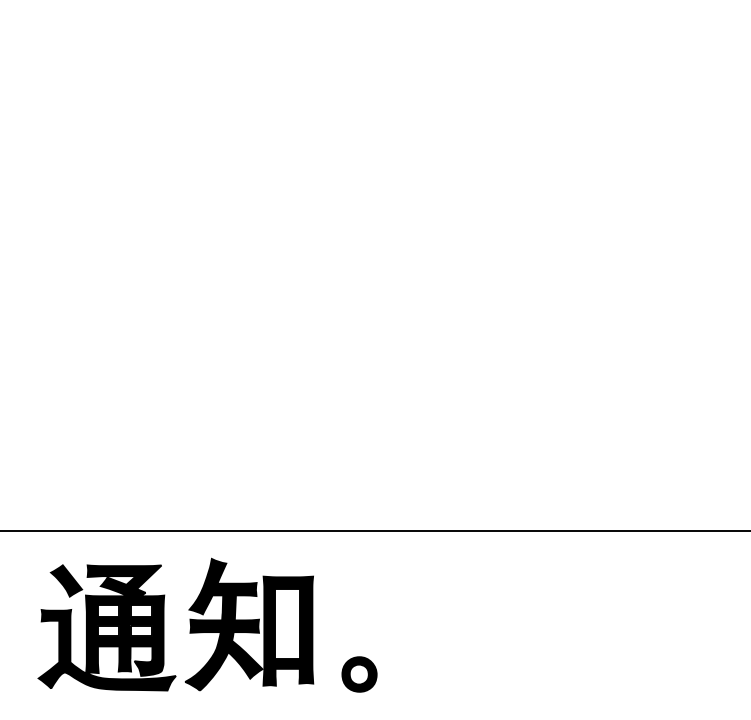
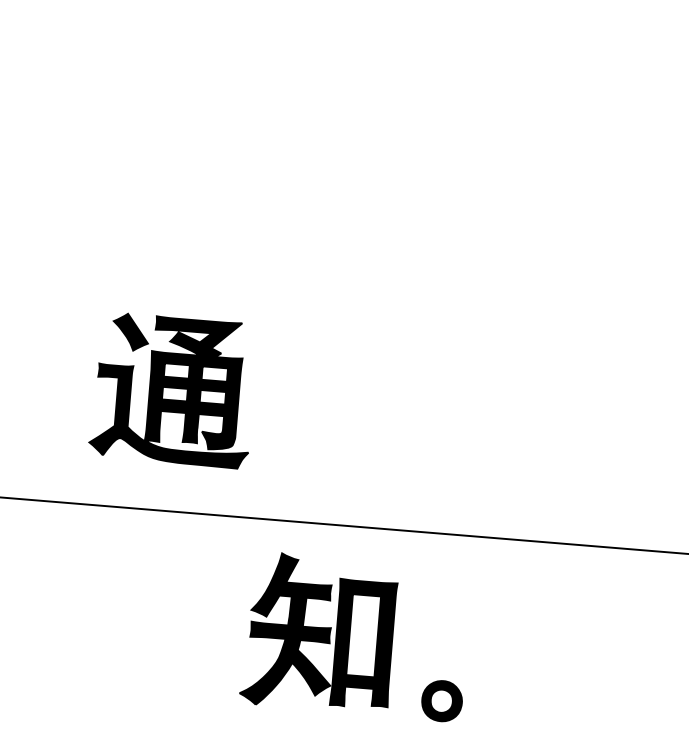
part: (106, 627) -> (172, 389), moved

